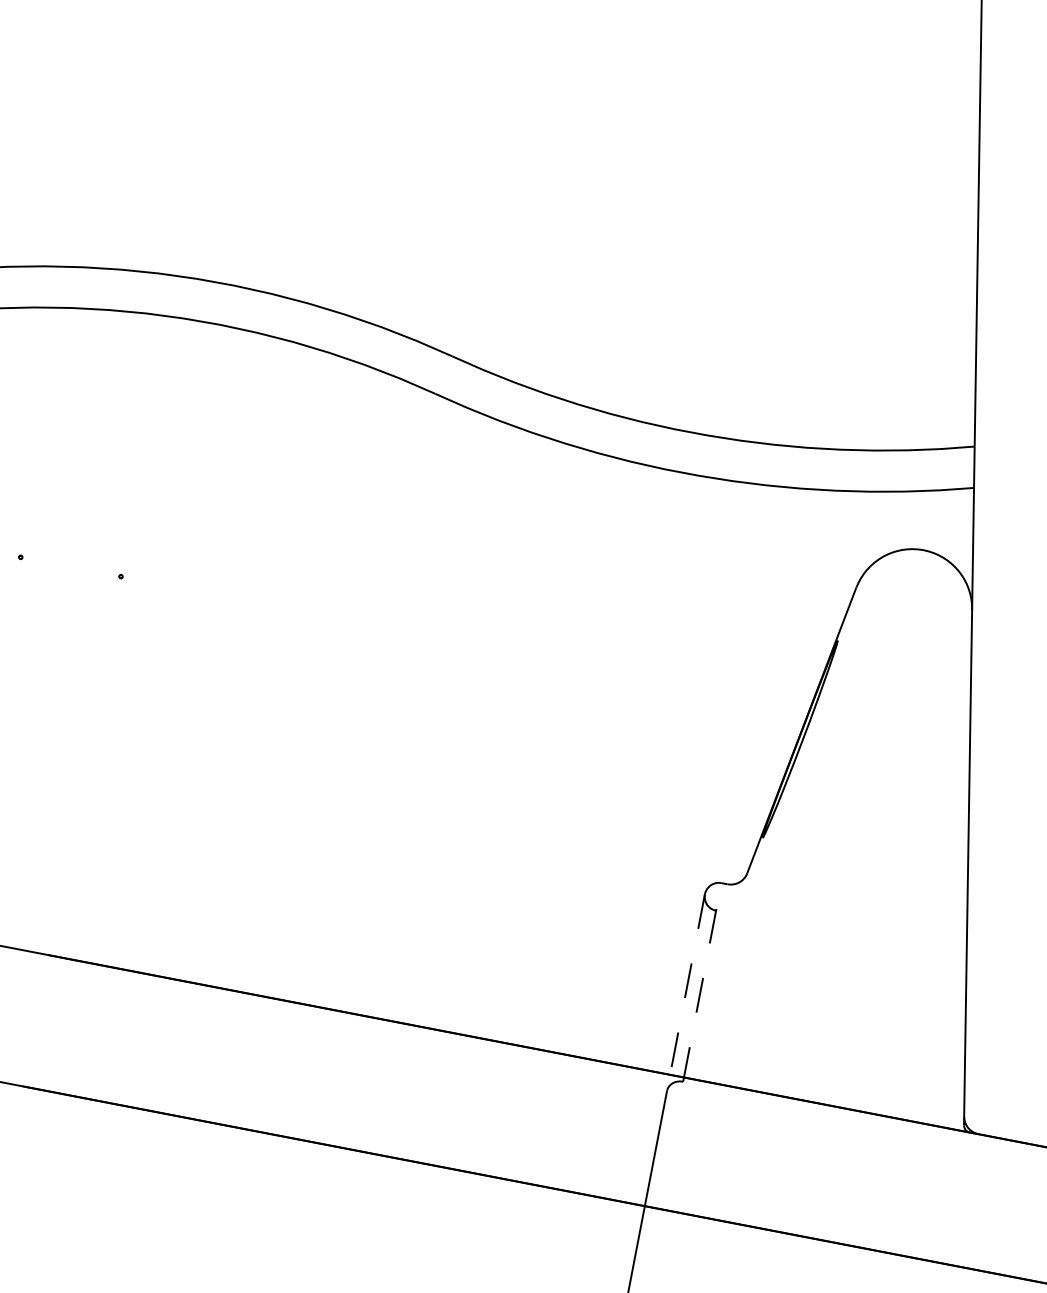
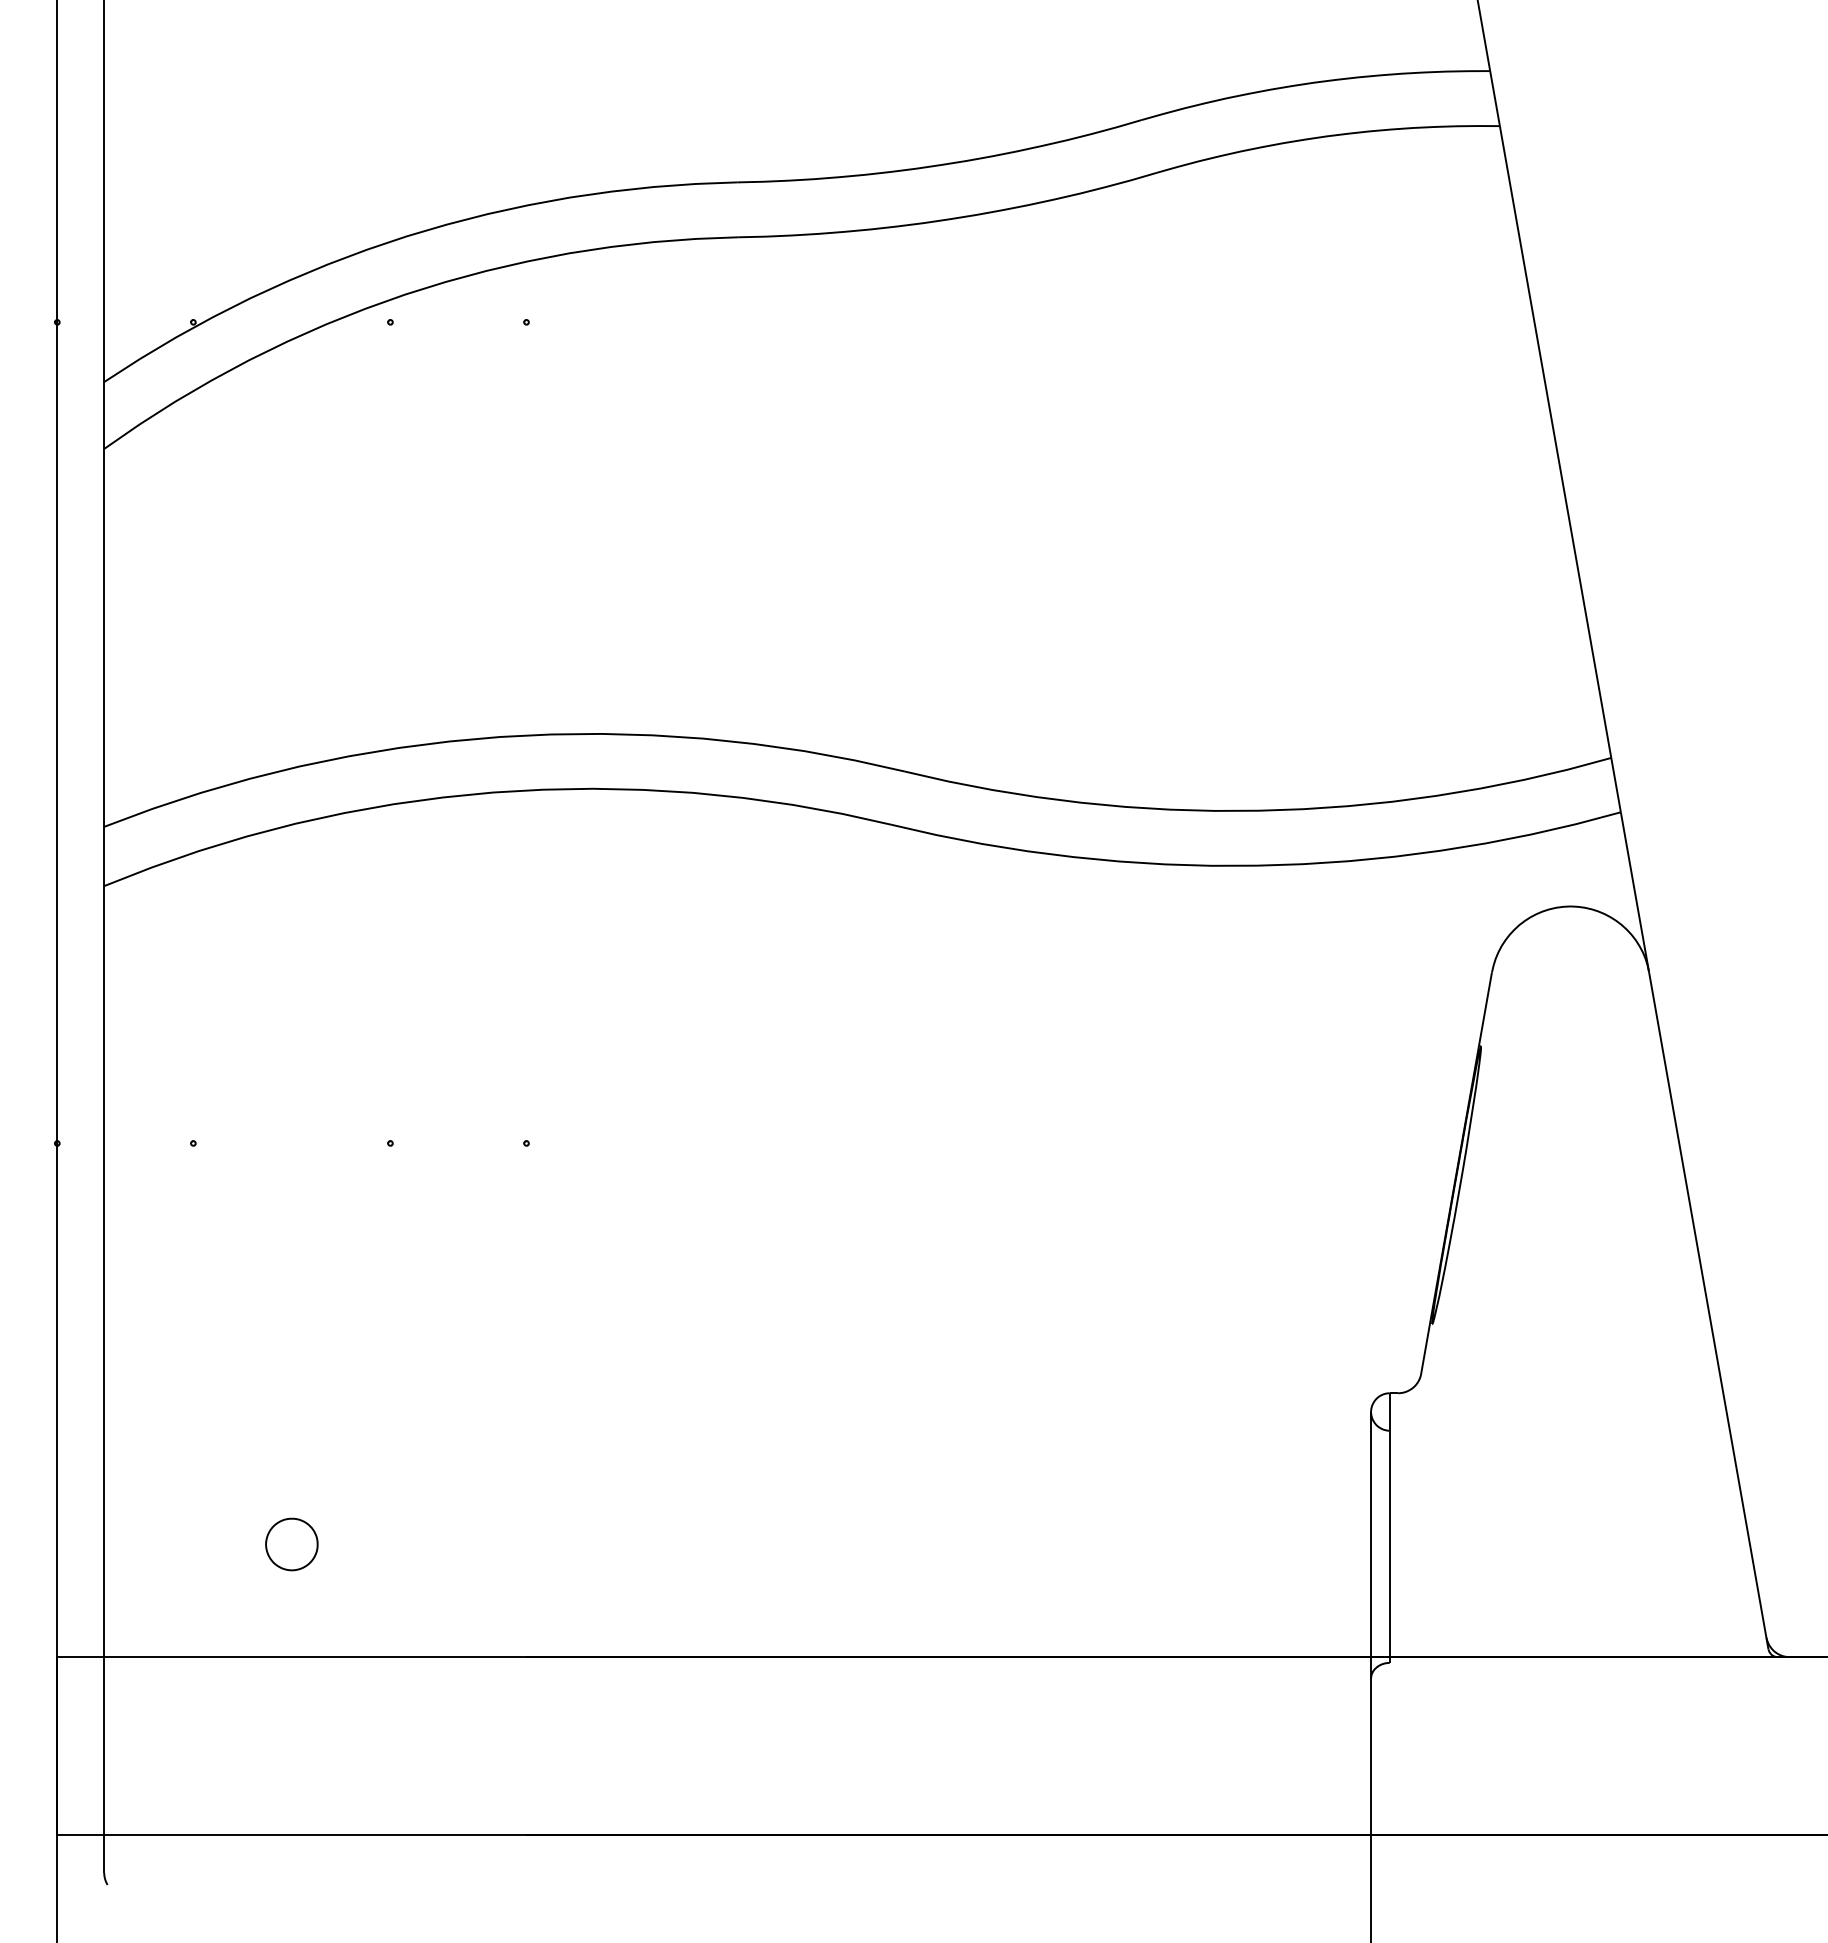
line: (702, 982) -> (1389, 1528), dashed -> solid
line: (686, 992) -> (1371, 1545), dashed -> solid

